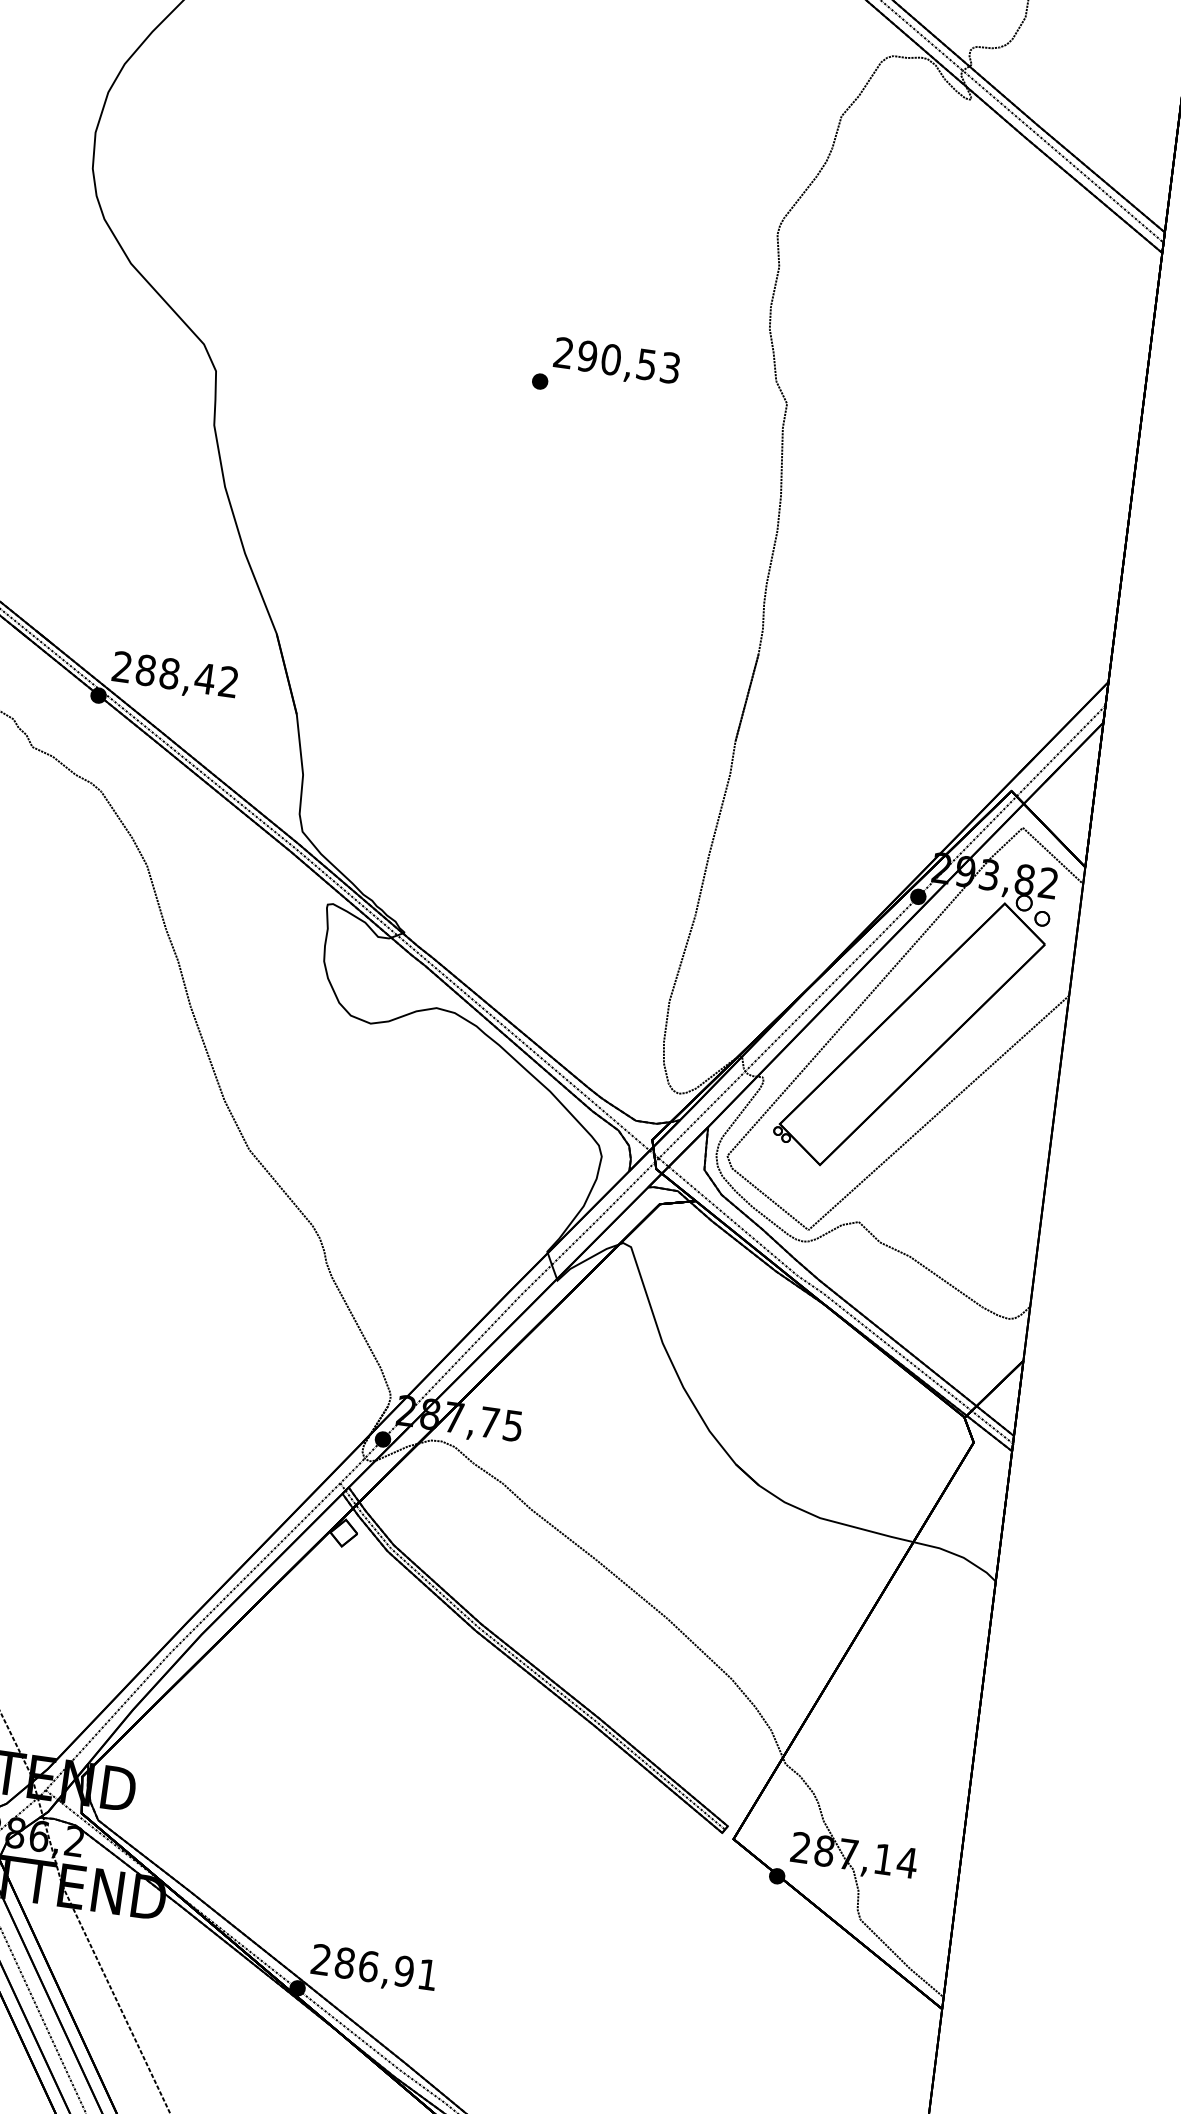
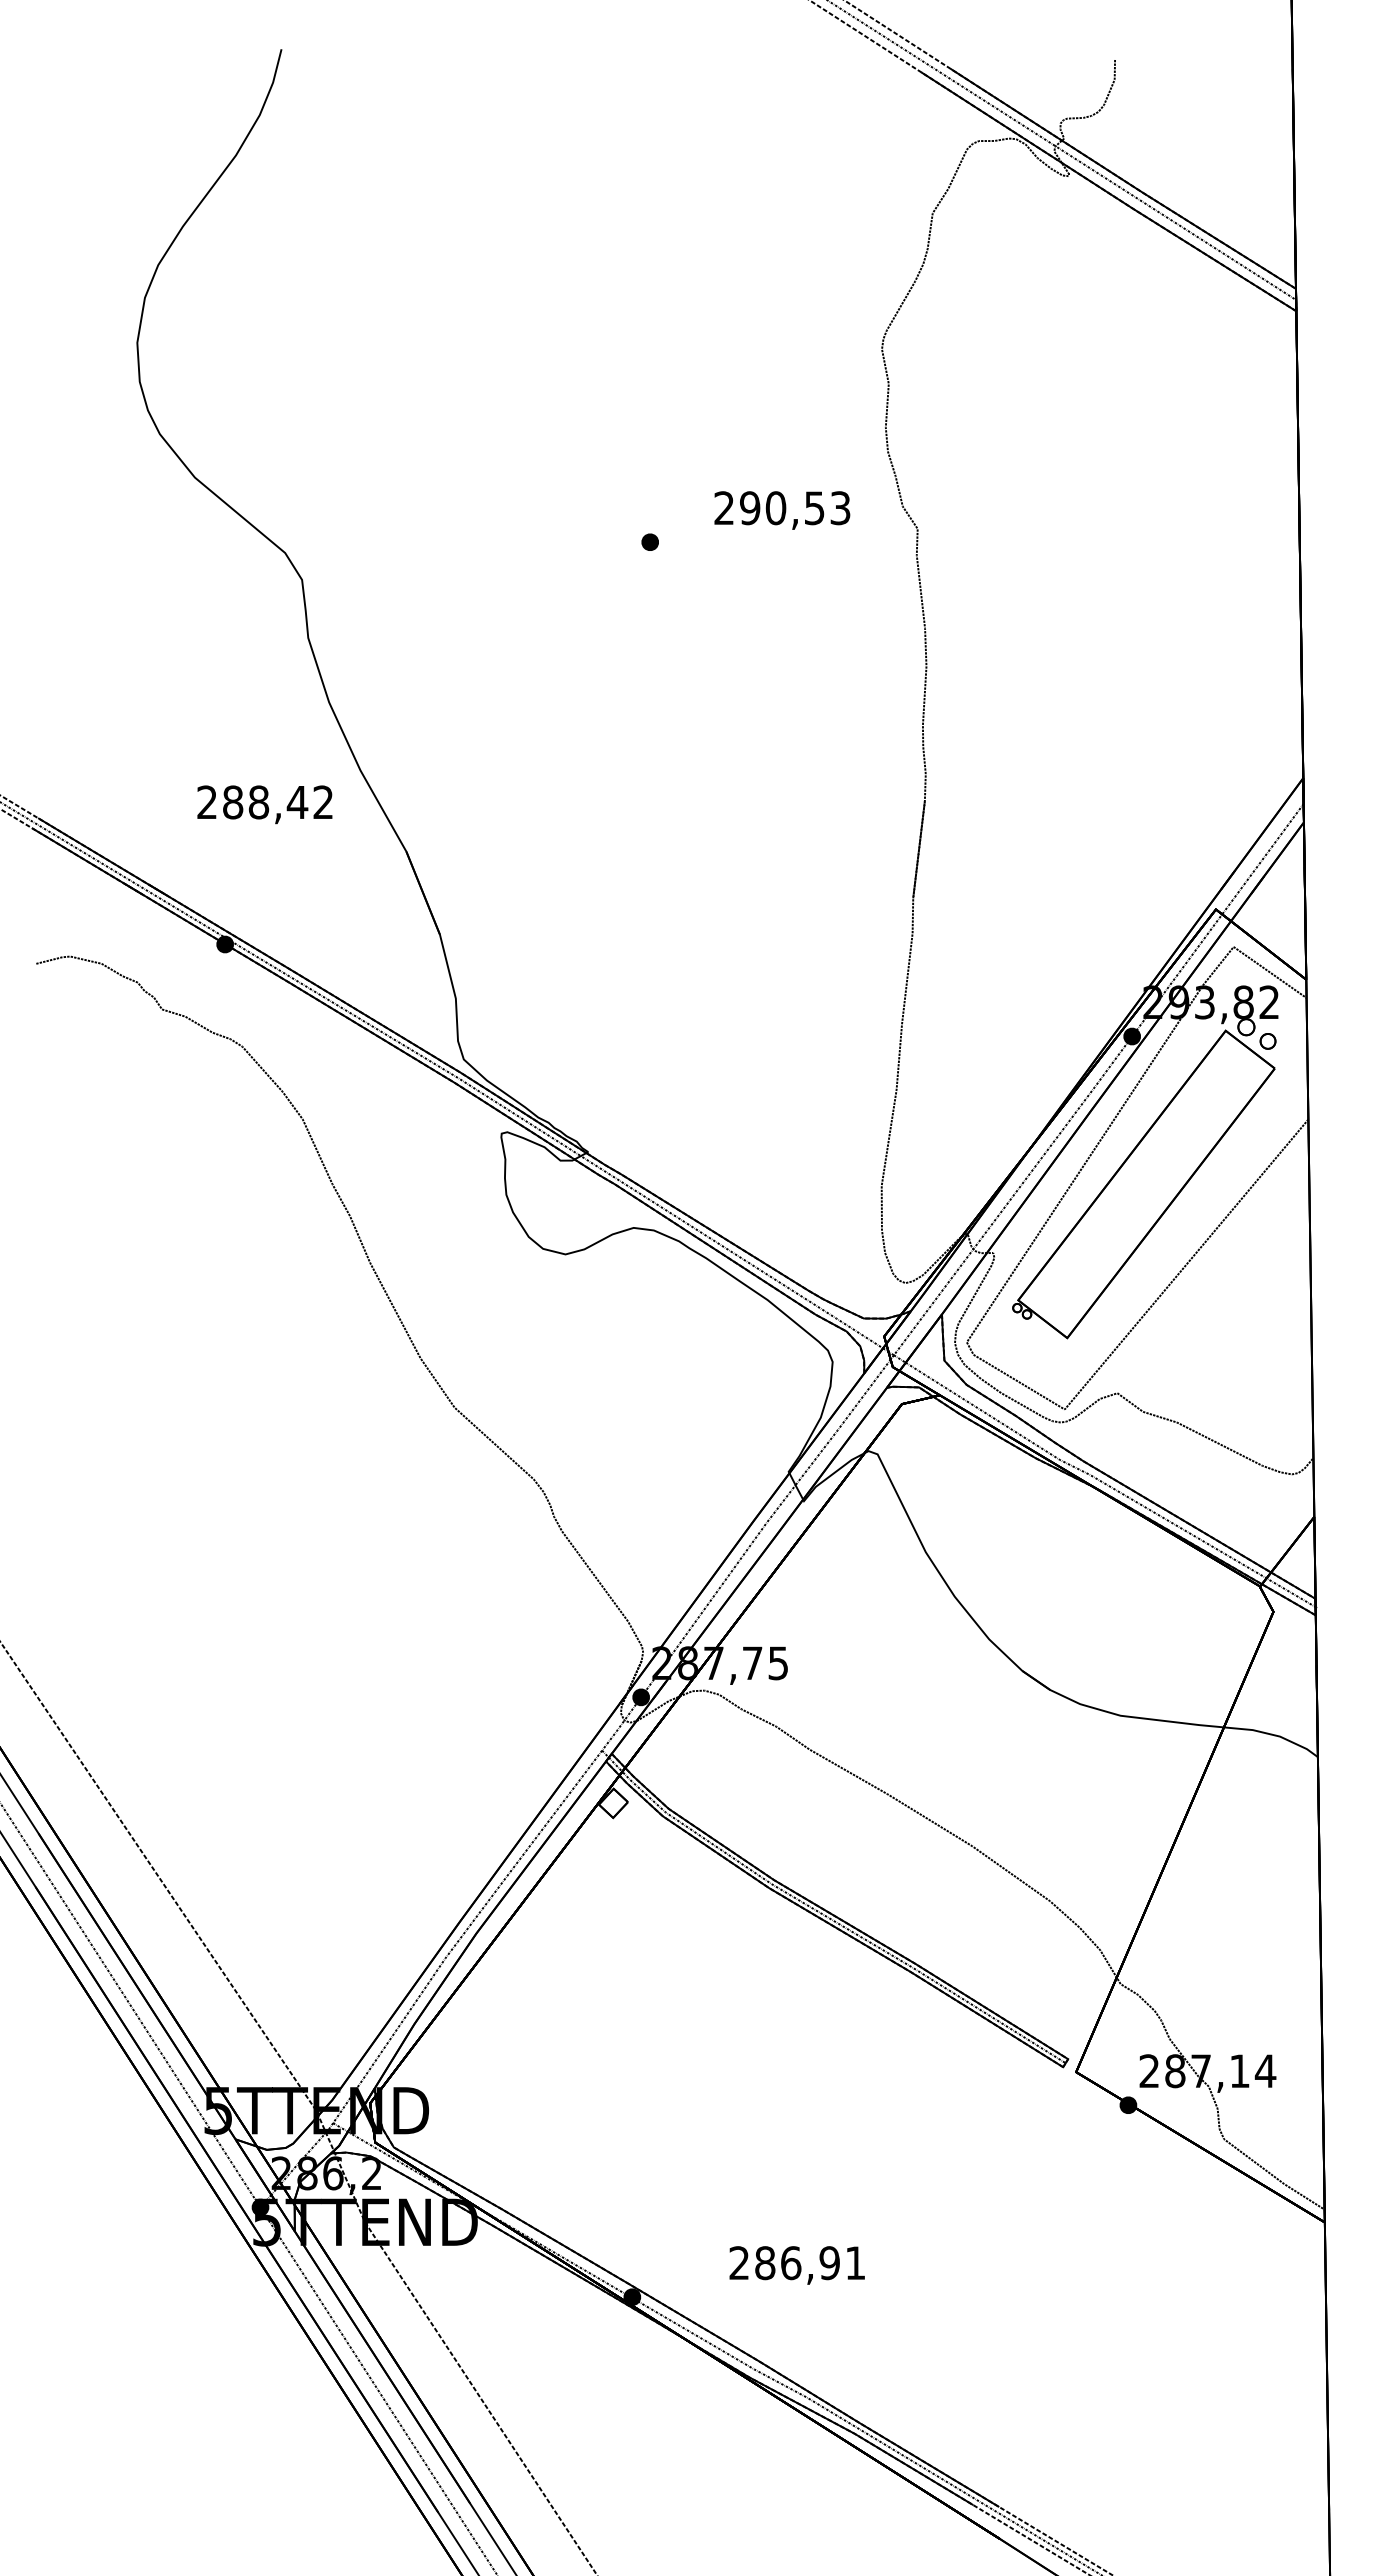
text: (616, 362) -> (782, 510), moved
text: (174, 676) -> (264, 804), moved
text: (373, 1969) -> (796, 2265), moved

